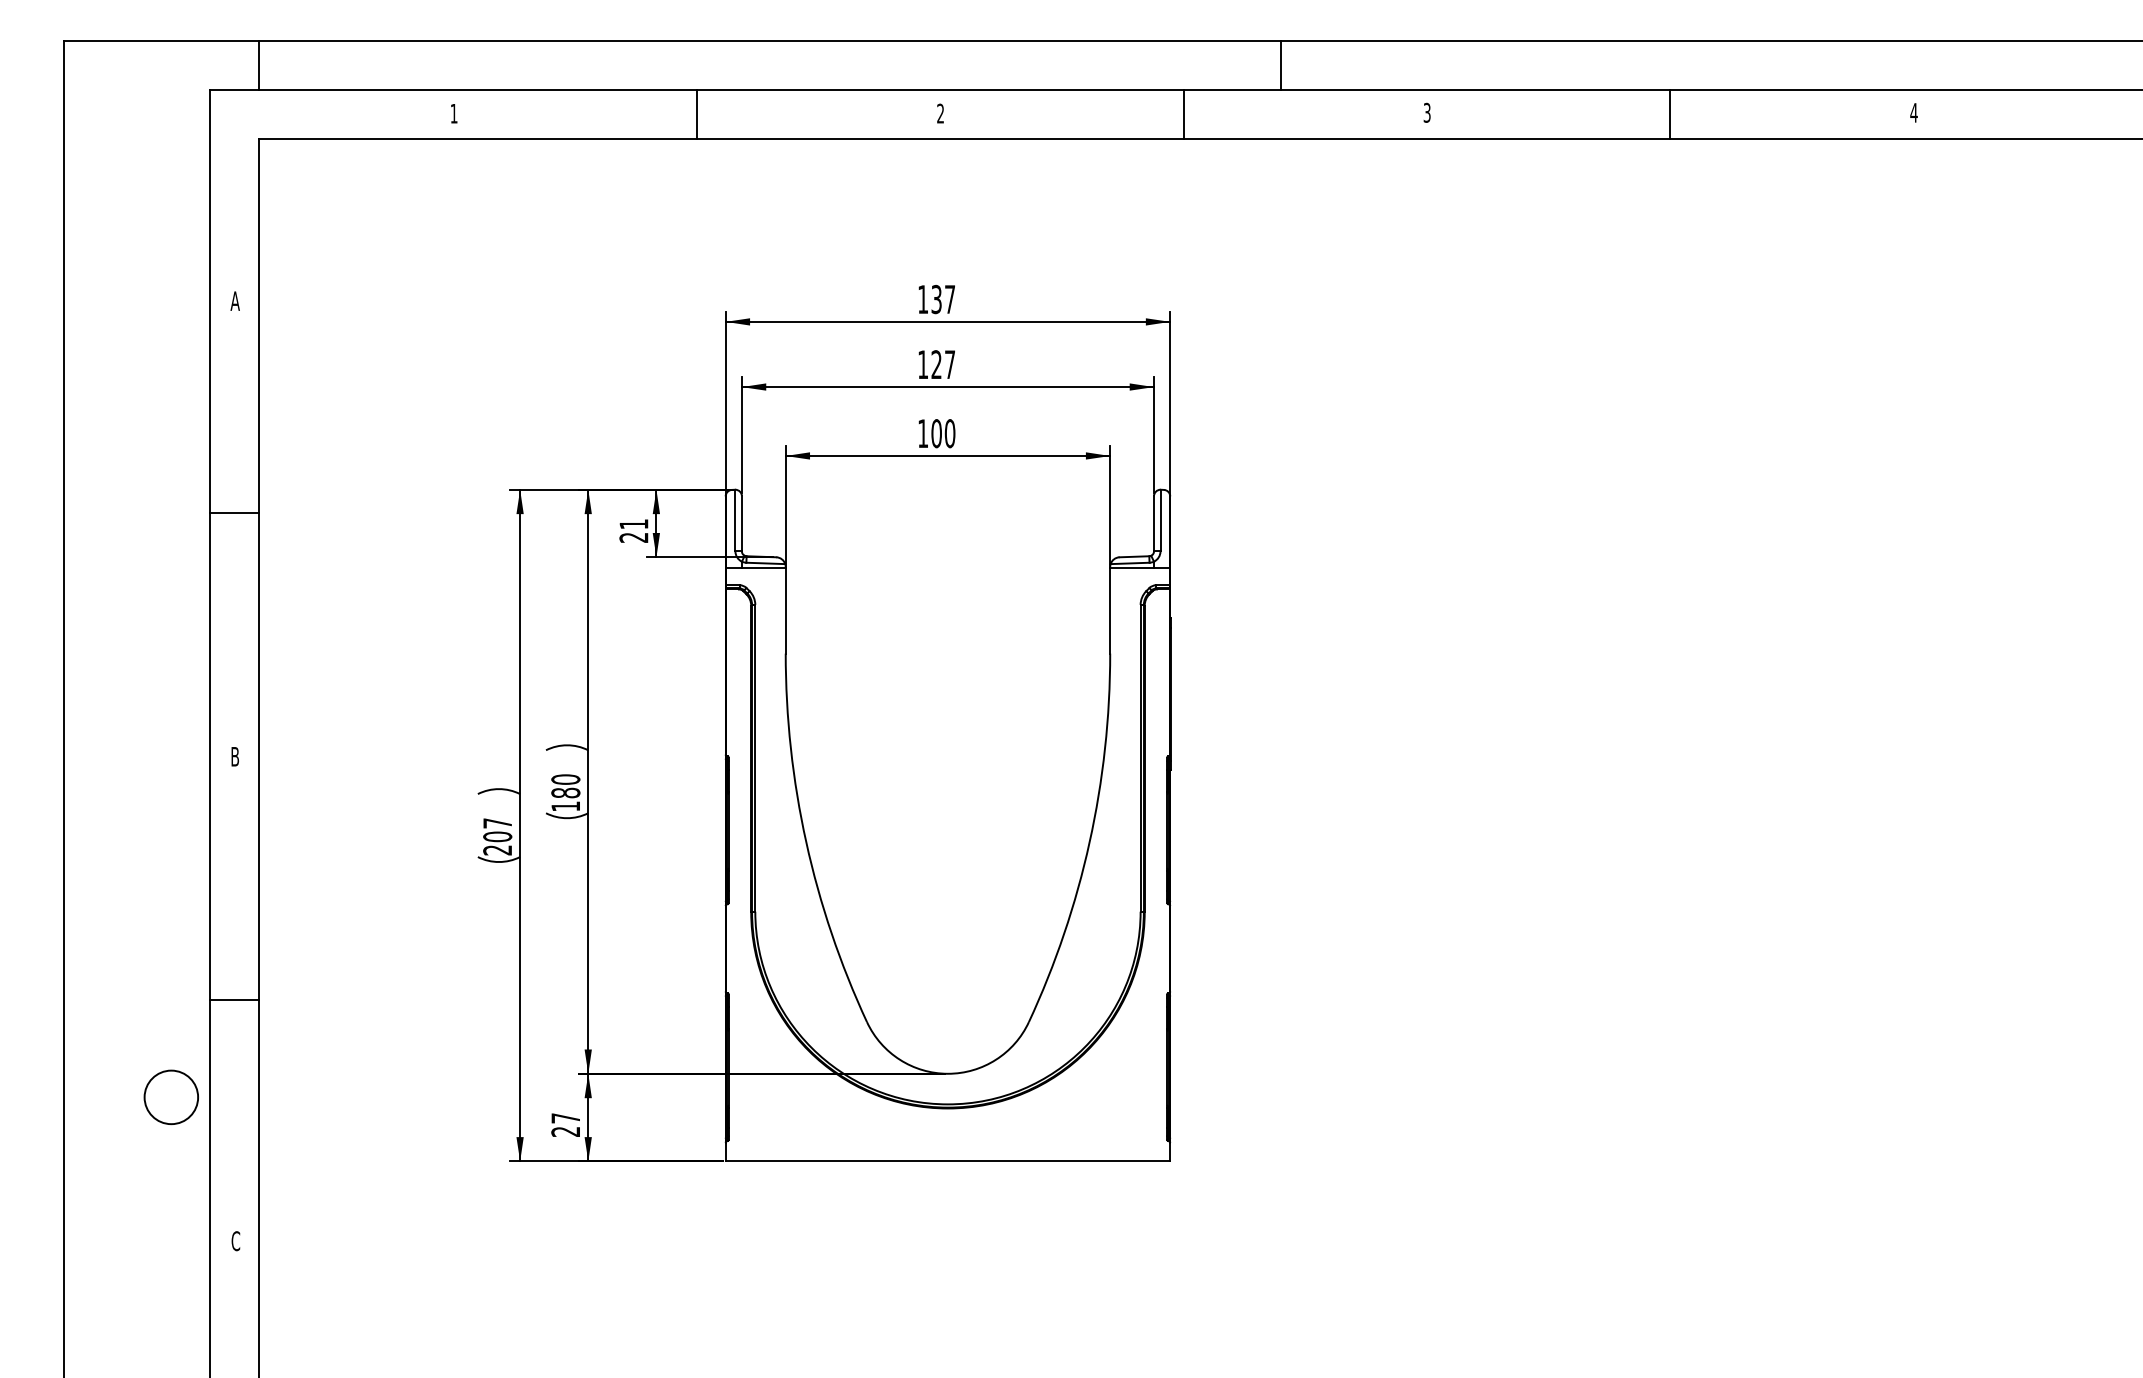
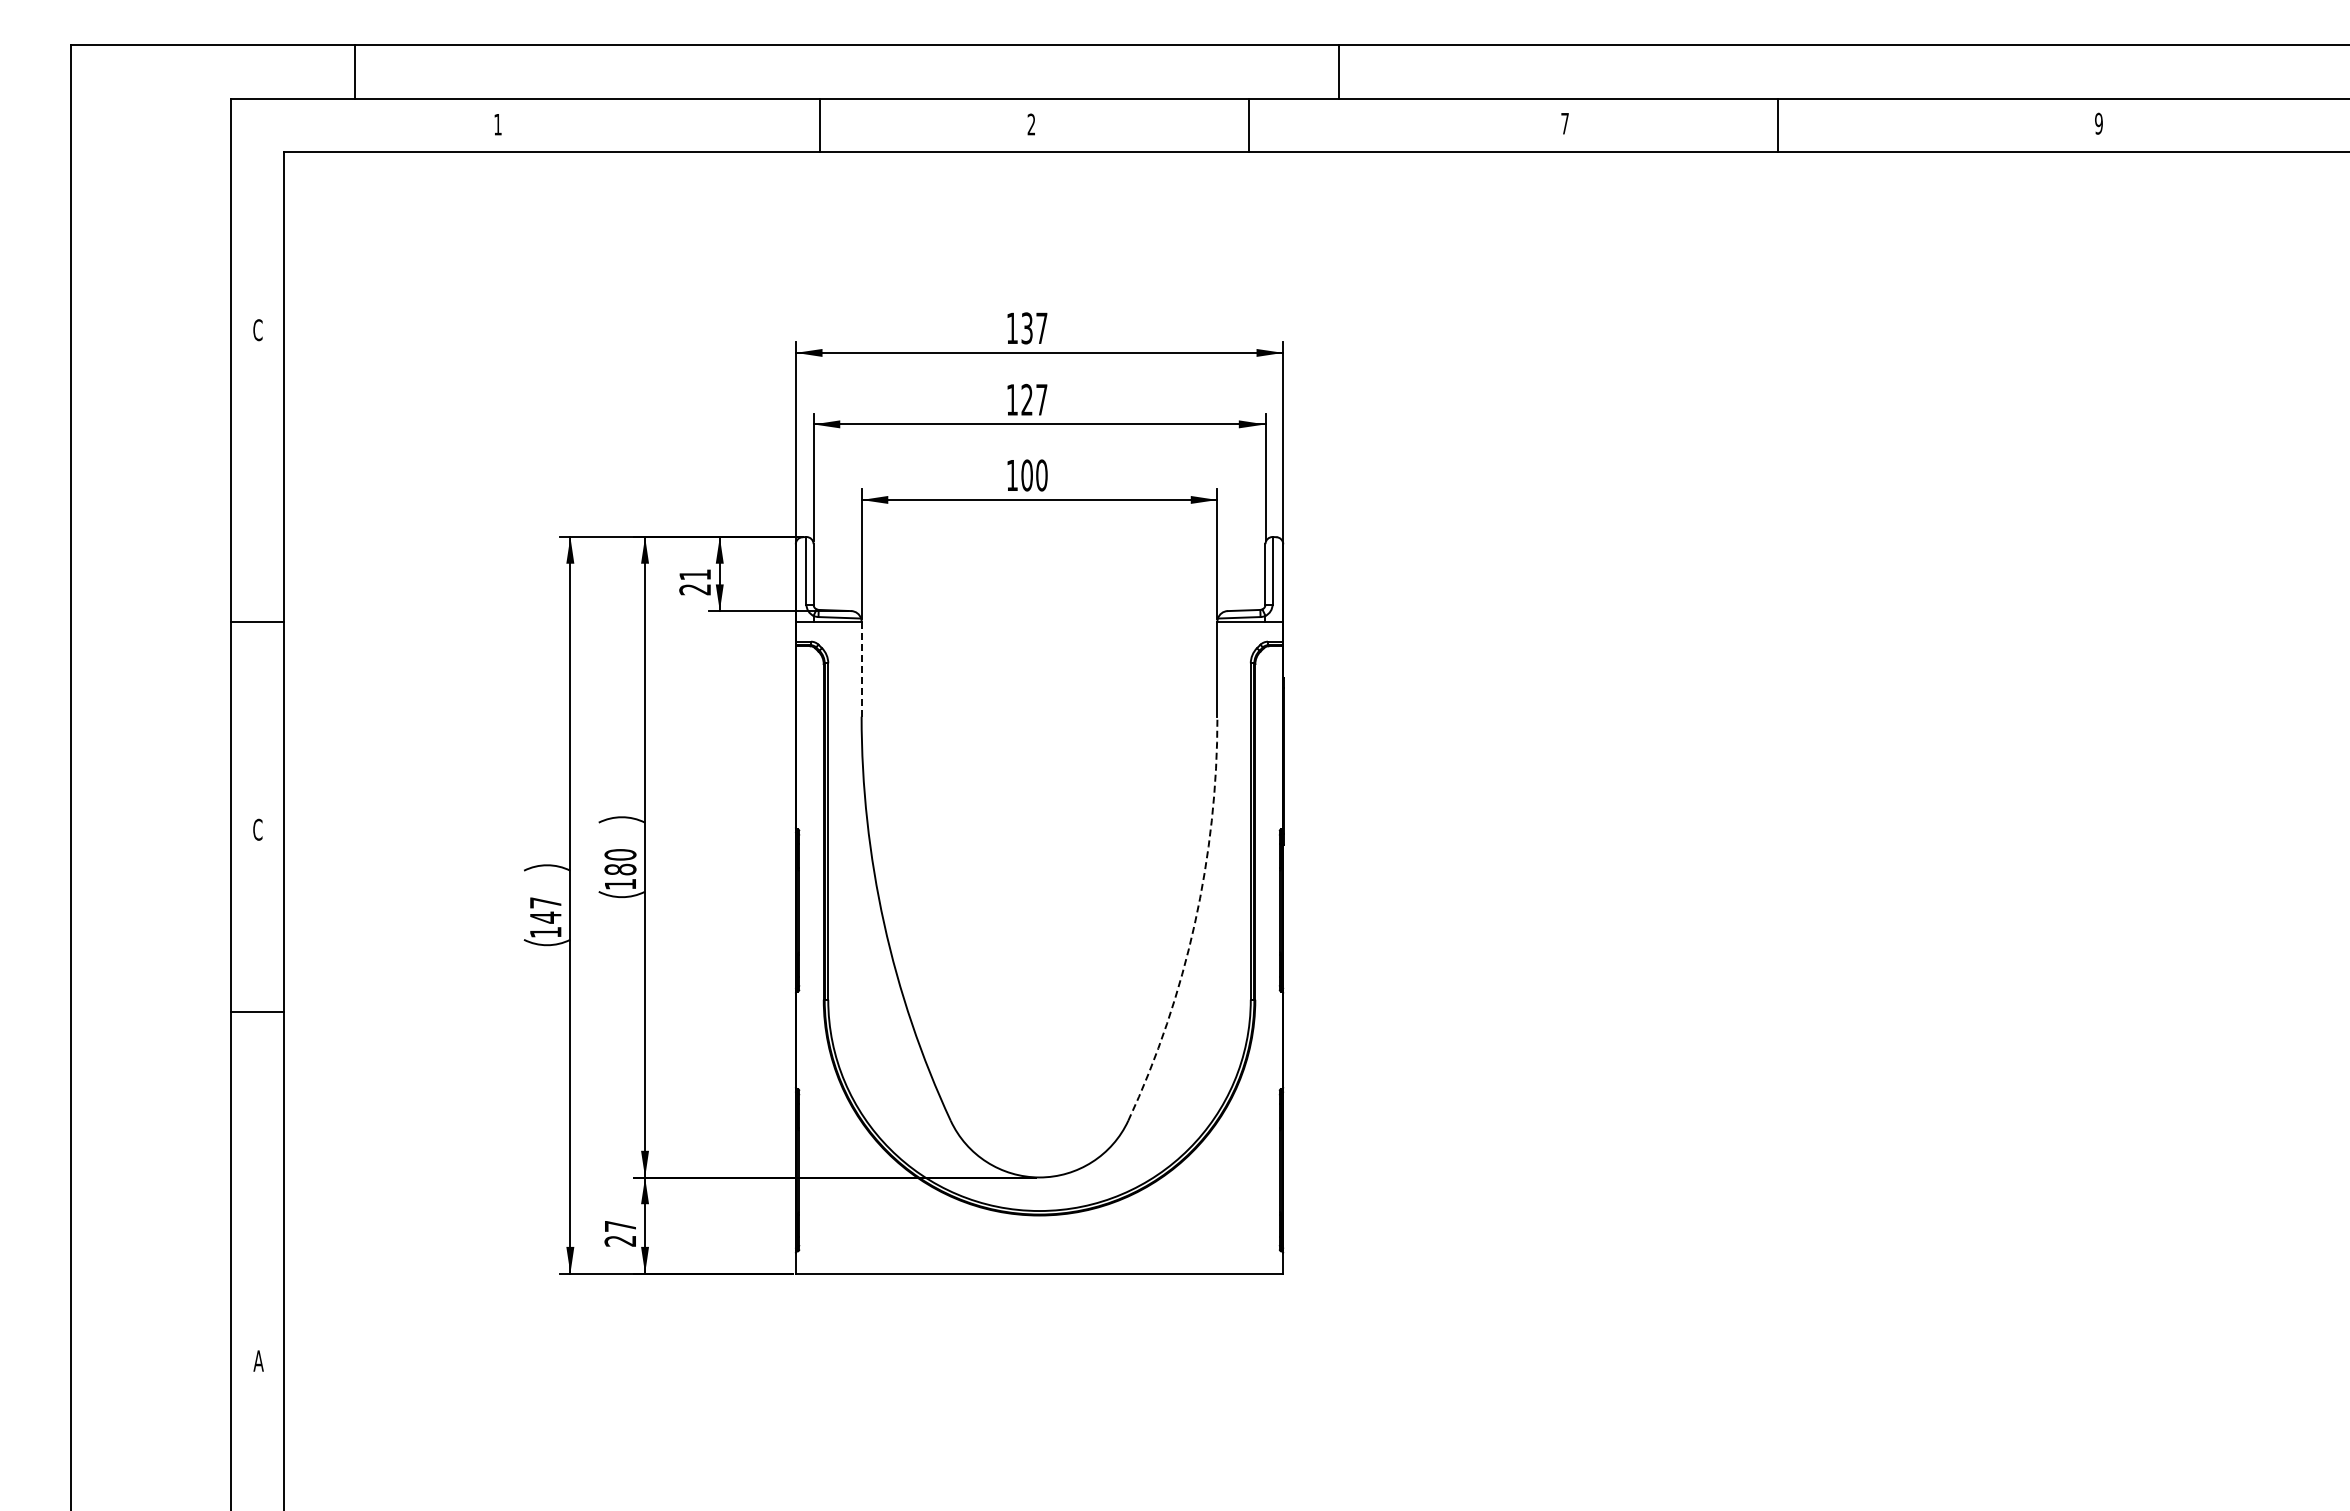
line: (258, 65) -> (354, 71), moved
line: (1280, 65) -> (1338, 71), moved
text: (1426, 112) -> (1564, 123), 3 -> 7
text: (1913, 112) -> (2098, 123), 4 -> 9
line: (697, 113) -> (820, 124), moved
line: (1184, 113) -> (1249, 124), moved
line: (1670, 113) -> (1777, 124), moved
text: (234, 301) -> (257, 330), A -> C
line: (233, 513) -> (256, 621), moved
line: (785, 610) -> (861, 669), solid -> dashed
text: (234, 756) -> (257, 829), B -> C
arc: (1089, 842) -> (1194, 923), solid -> dashed
text: (497, 843) -> (545, 924), 207 -> 147
line: (233, 999) -> (256, 1011), moved
circle: (170, 1097) -> (187, 1203), removed
text: (235, 1241) -> (258, 1361), C -> A

